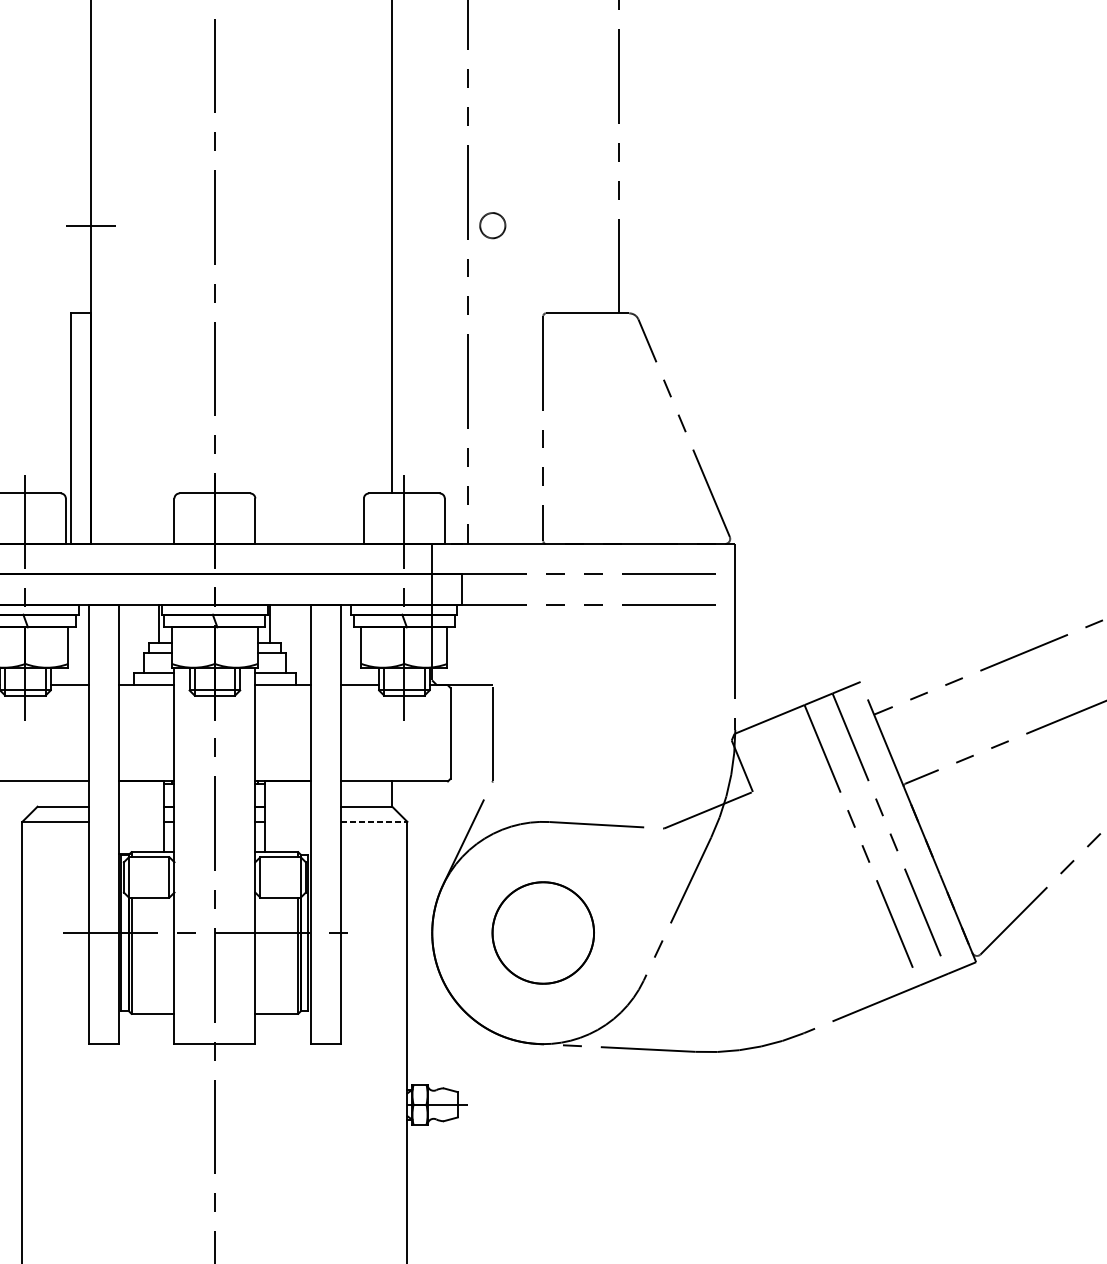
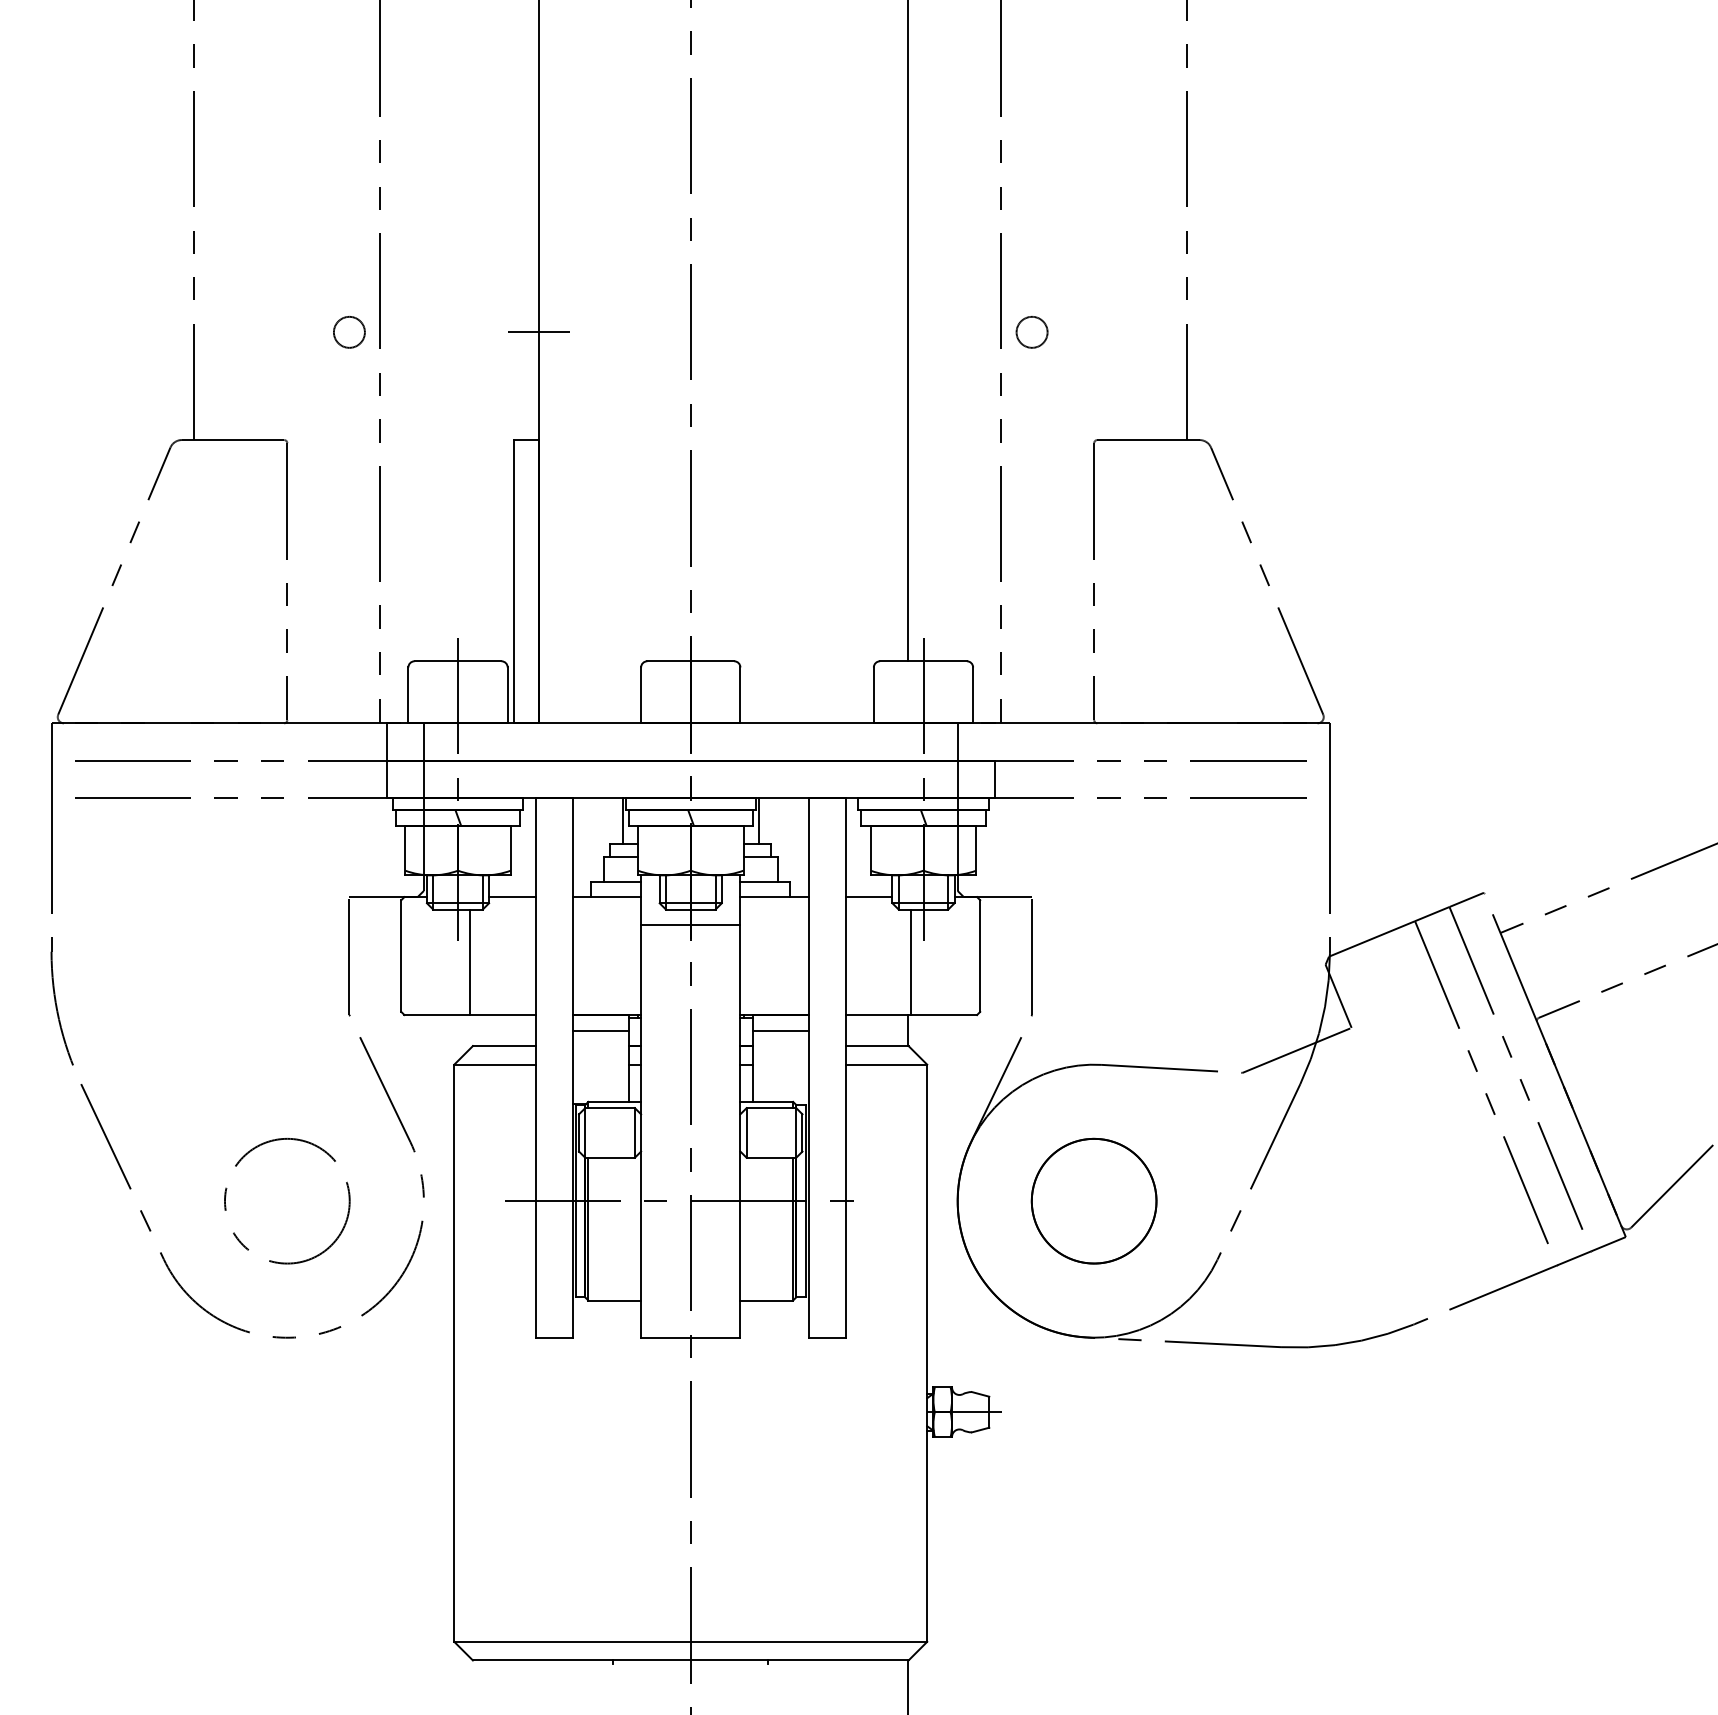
line: (214, 708) -> (690, 925), added
line: (35, 738) -> (470, 962), added
line: (394, 738) -> (911, 962), added
line: (141, 794) -> (600, 1031), added
line: (287, 794) -> (780, 1031), added
line: (374, 821) -> (886, 1064), dashed -> solid

